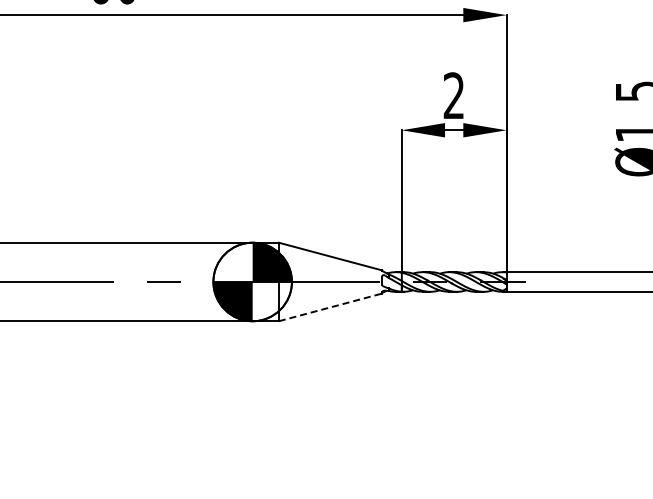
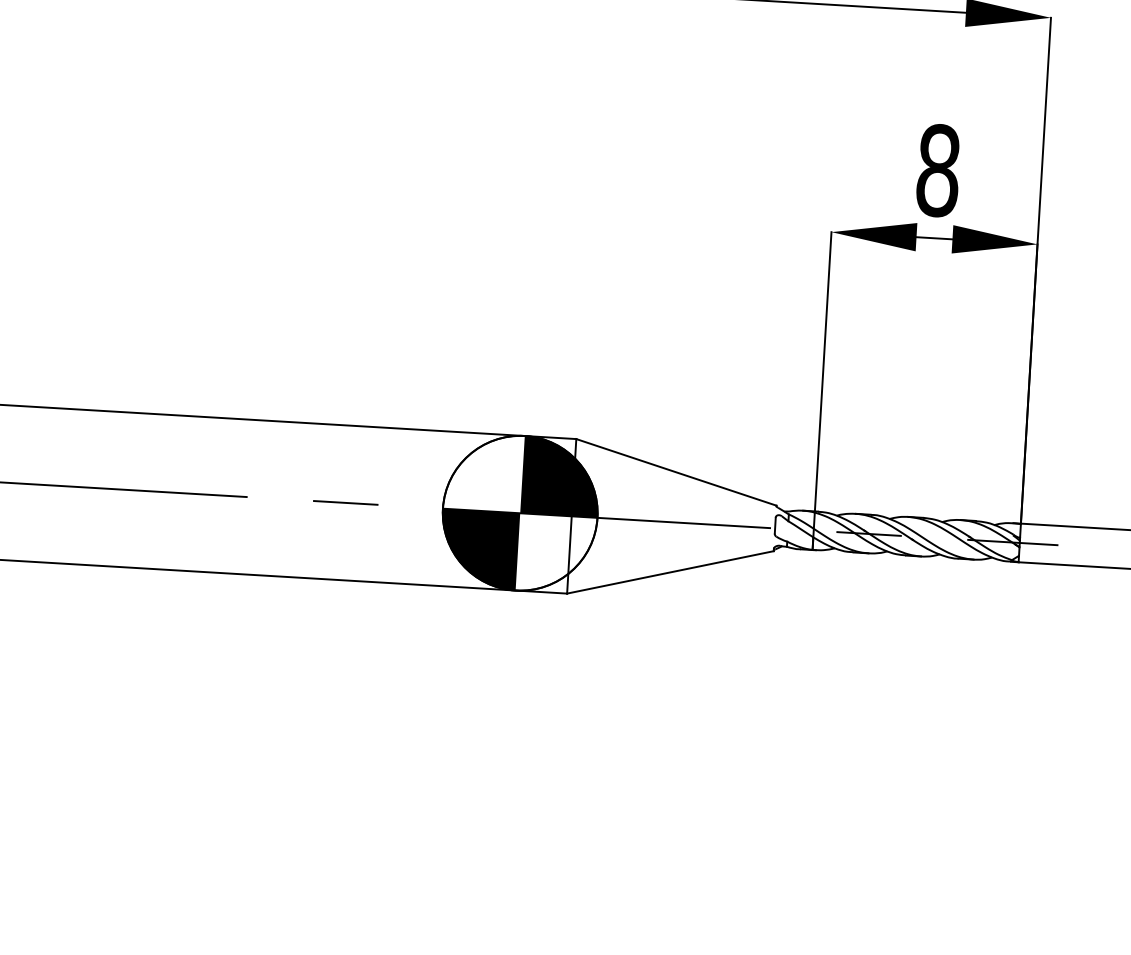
text: (453, 95) -> (937, 169), 2 -> 8
line: (330, 307) -> (670, 572), dashed -> solid

